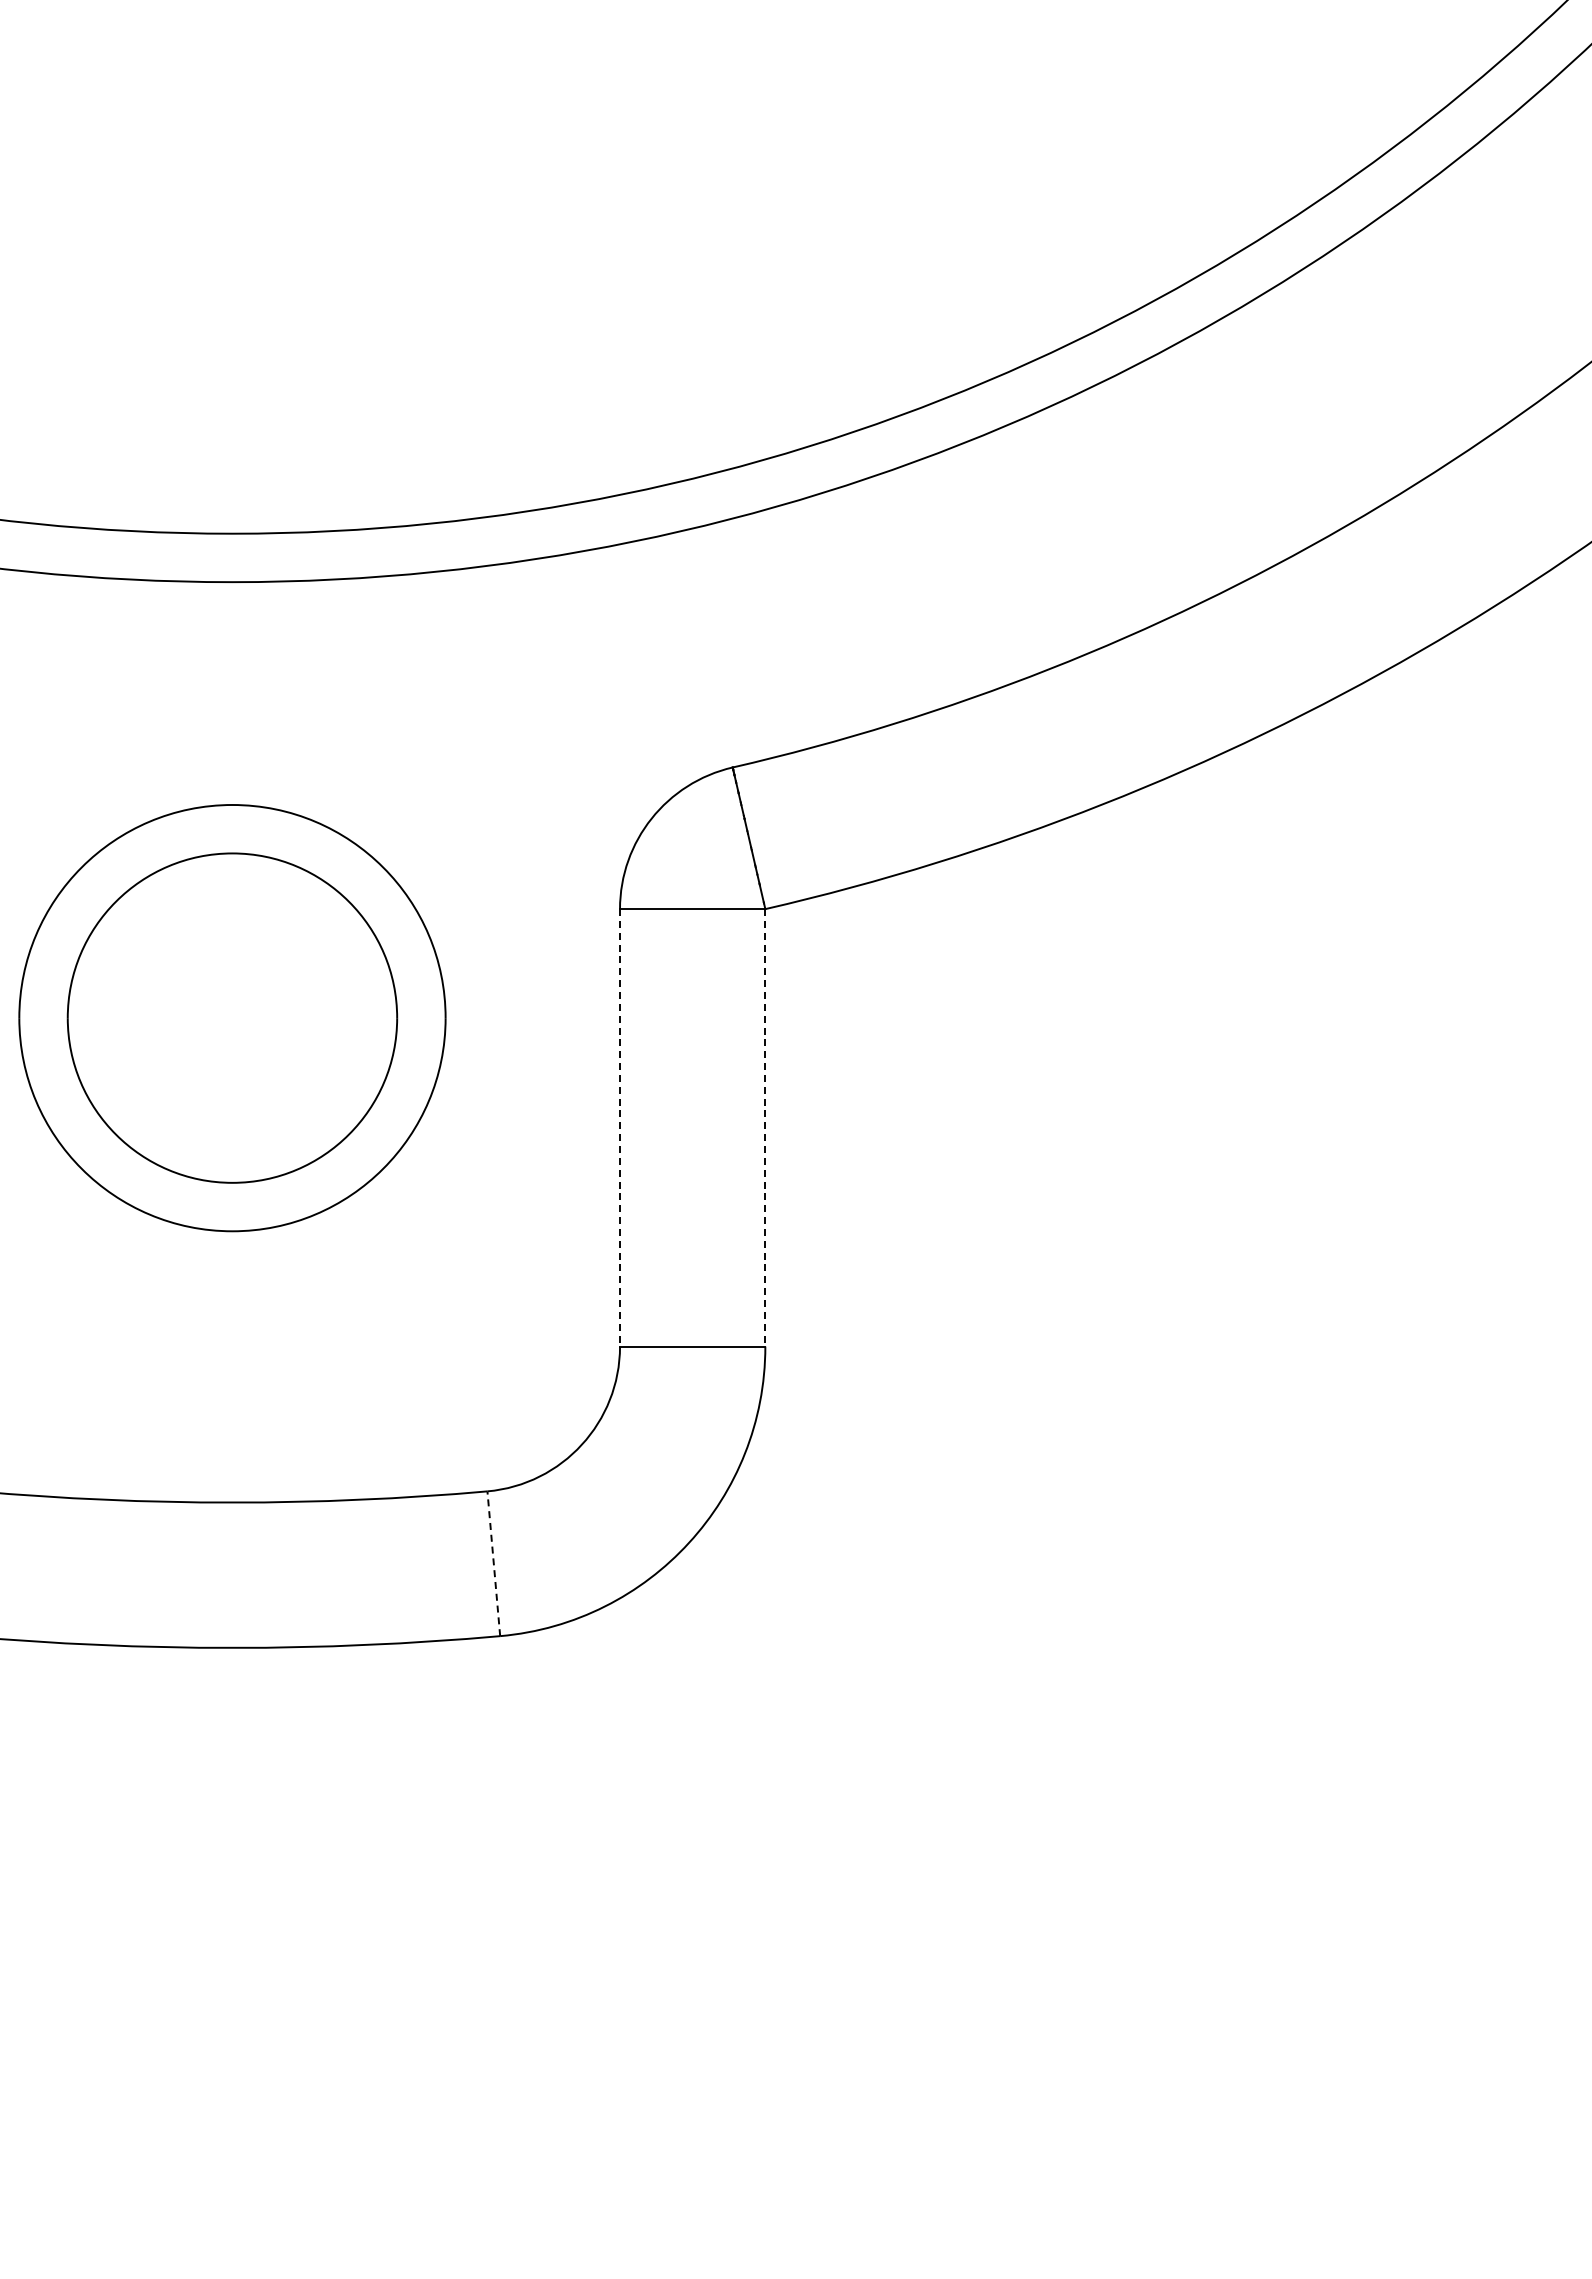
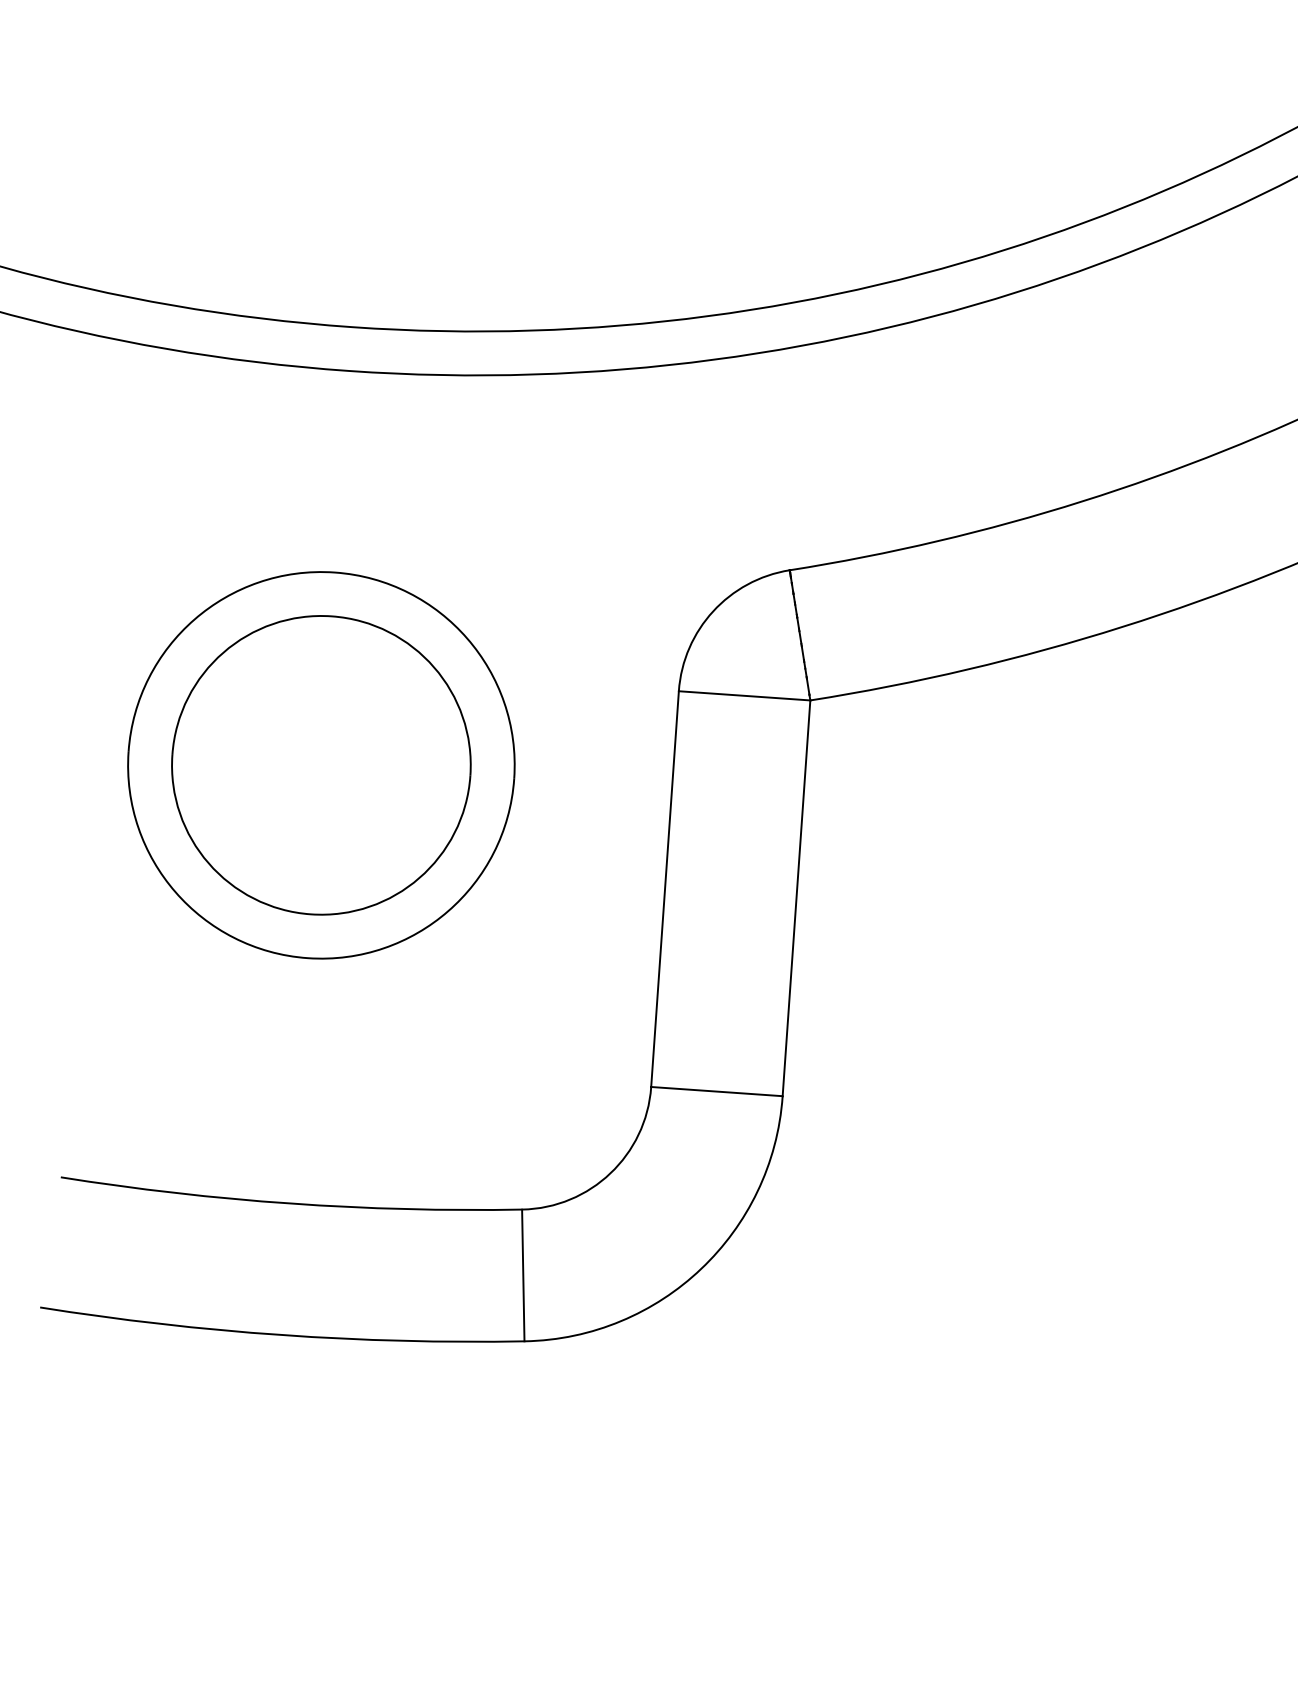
line: (620, 1127) -> (665, 888), dashed -> solid
line: (765, 1127) -> (796, 897), dashed -> solid
line: (493, 1563) -> (523, 1275), dashed -> solid

